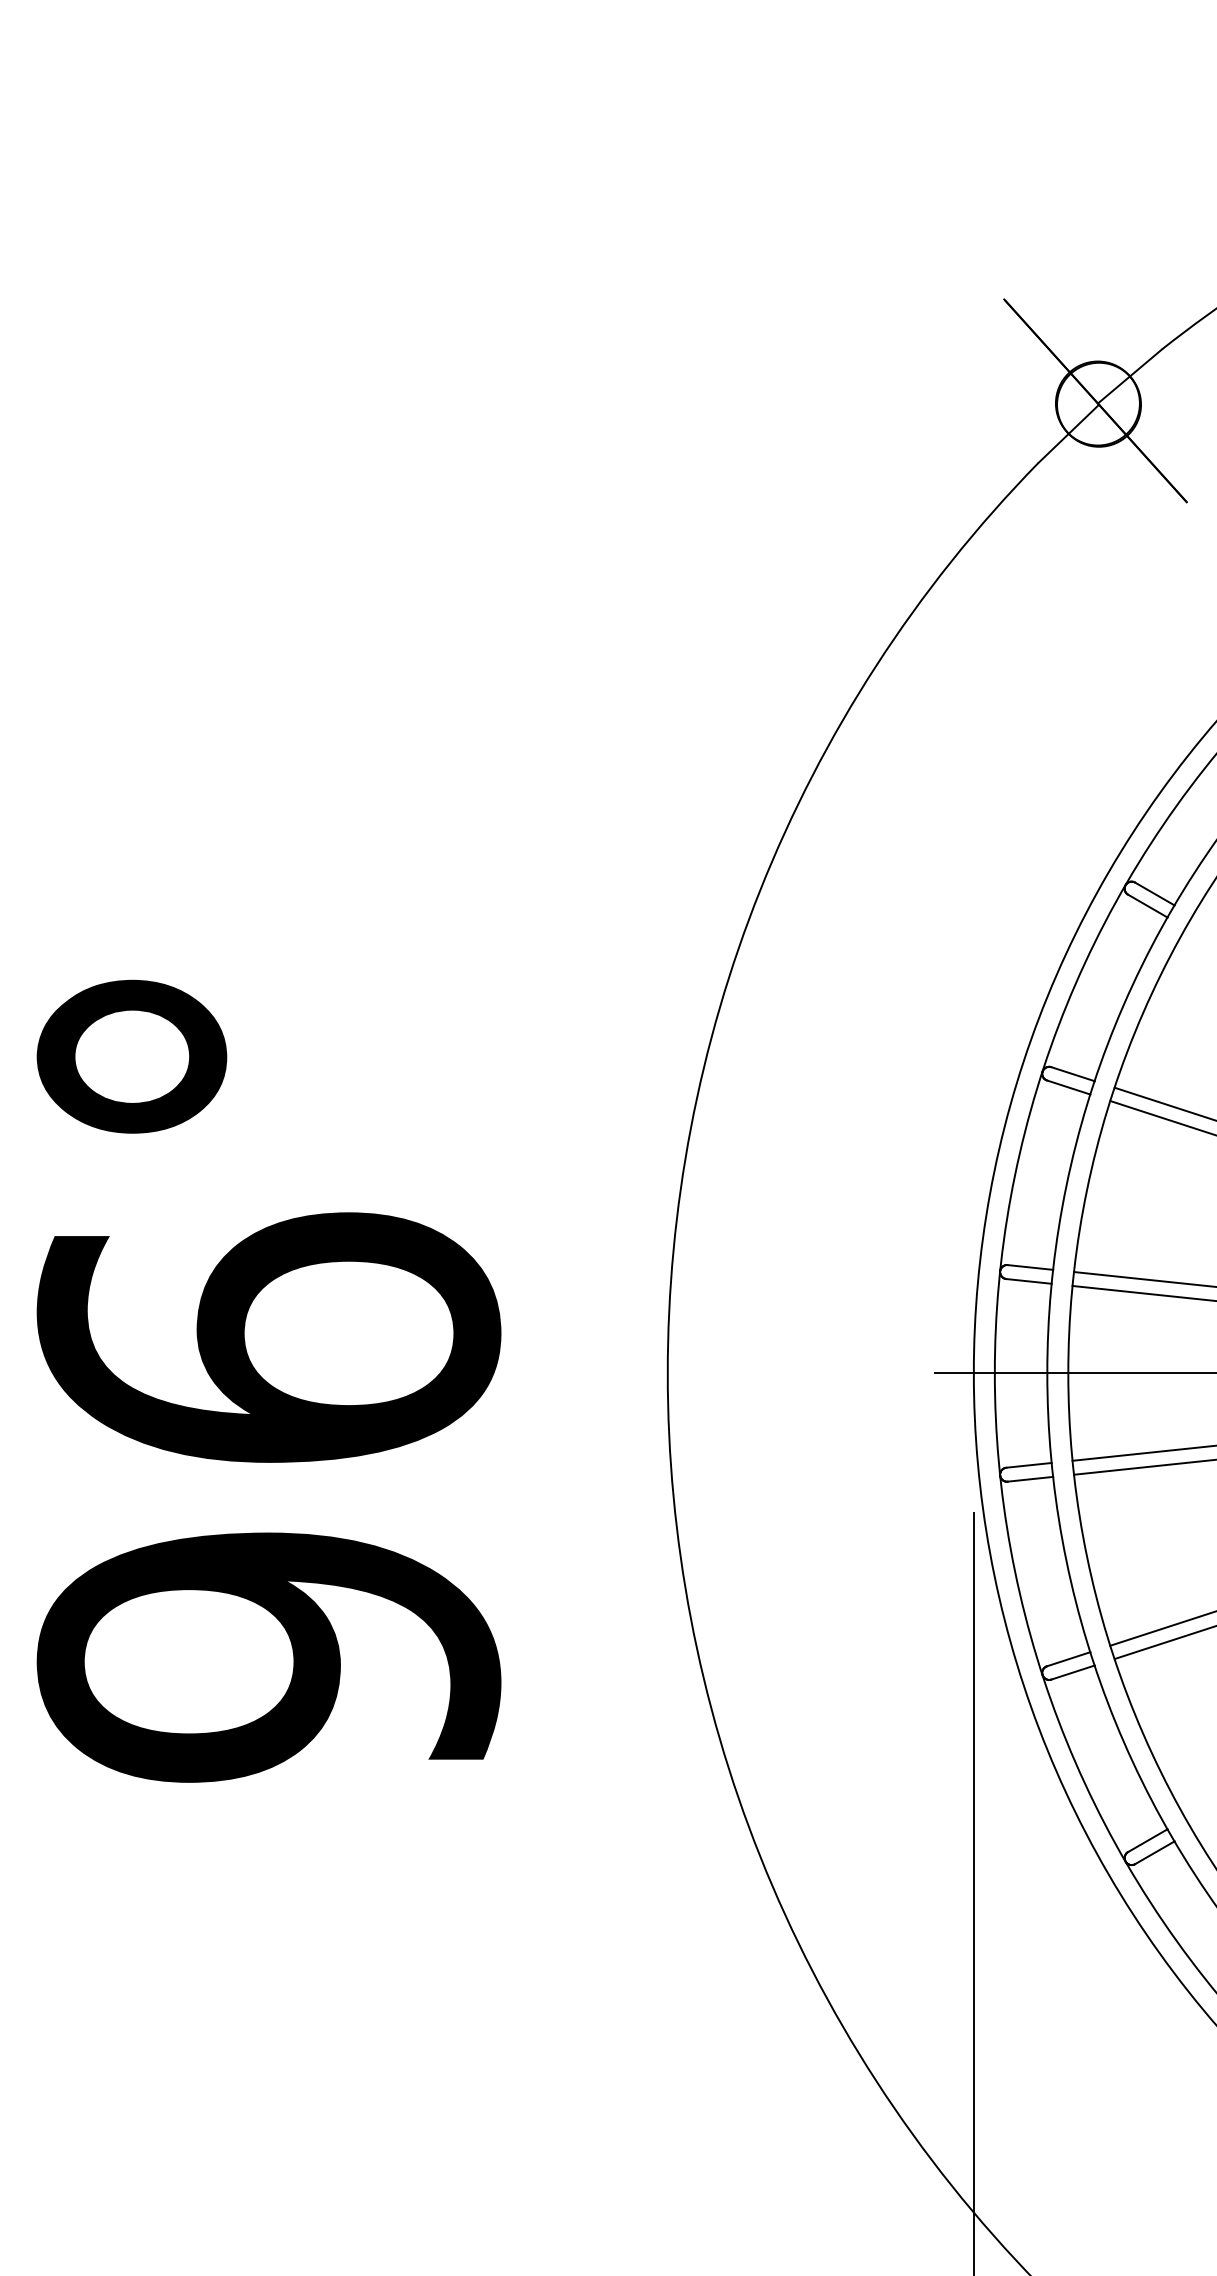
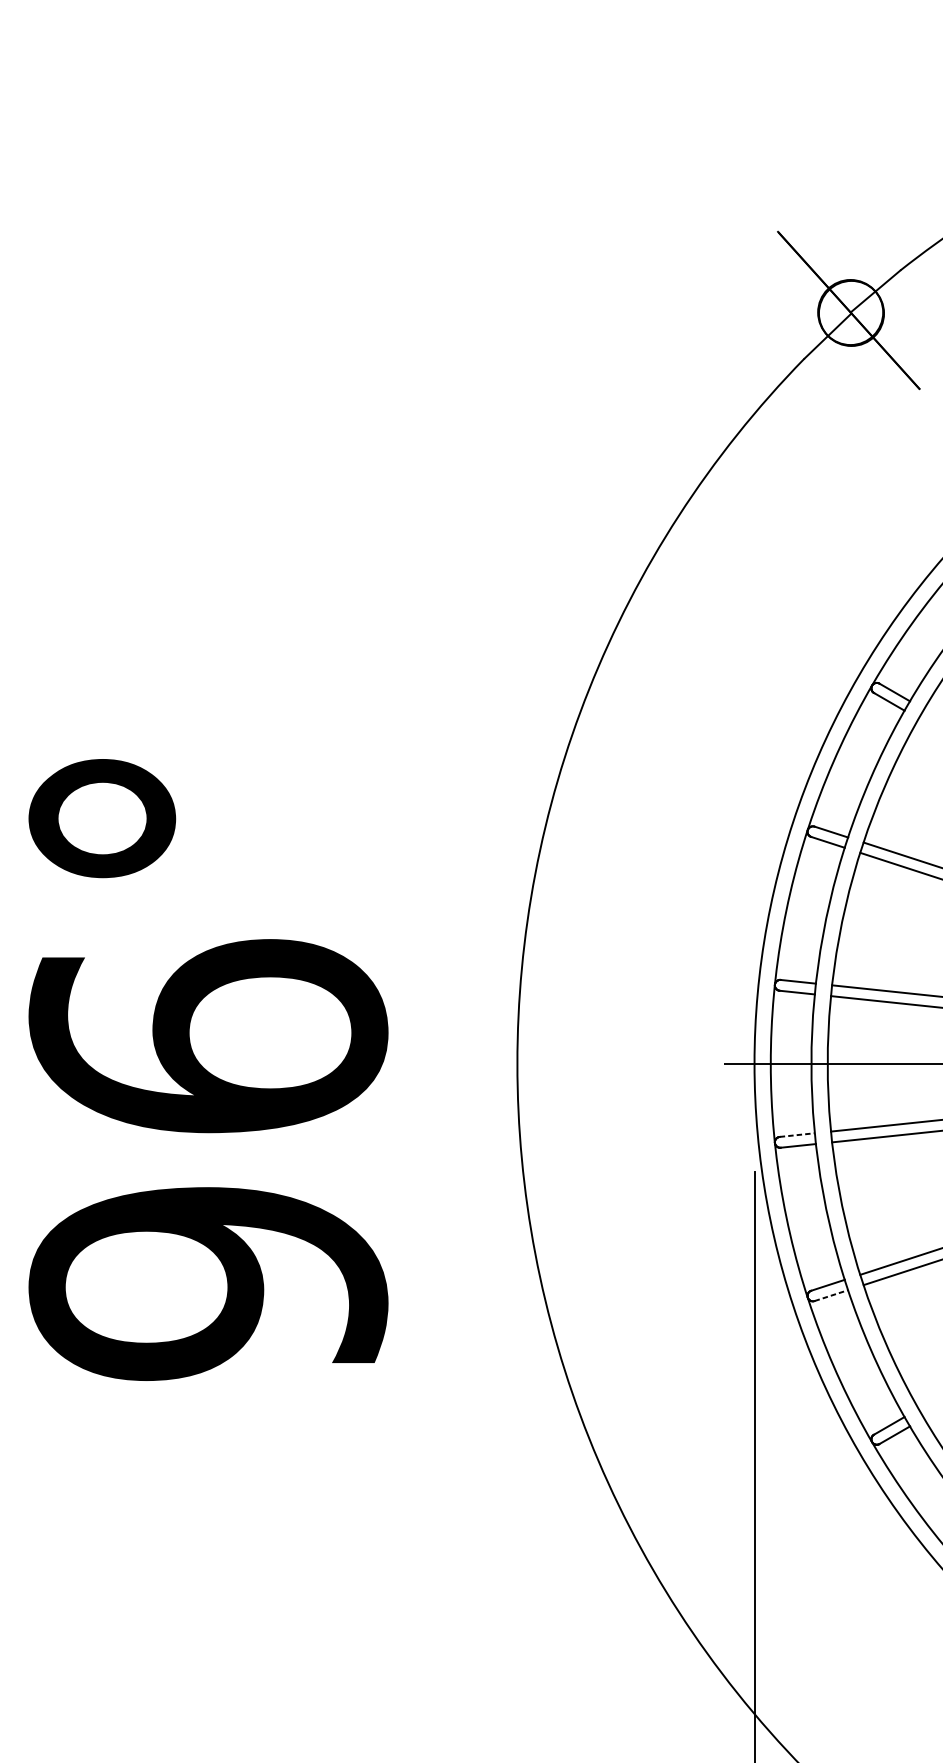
line: (1029, 1465) -> (797, 1135), solid -> dashed
line: (1073, 1672) -> (831, 1295), solid -> dashed

